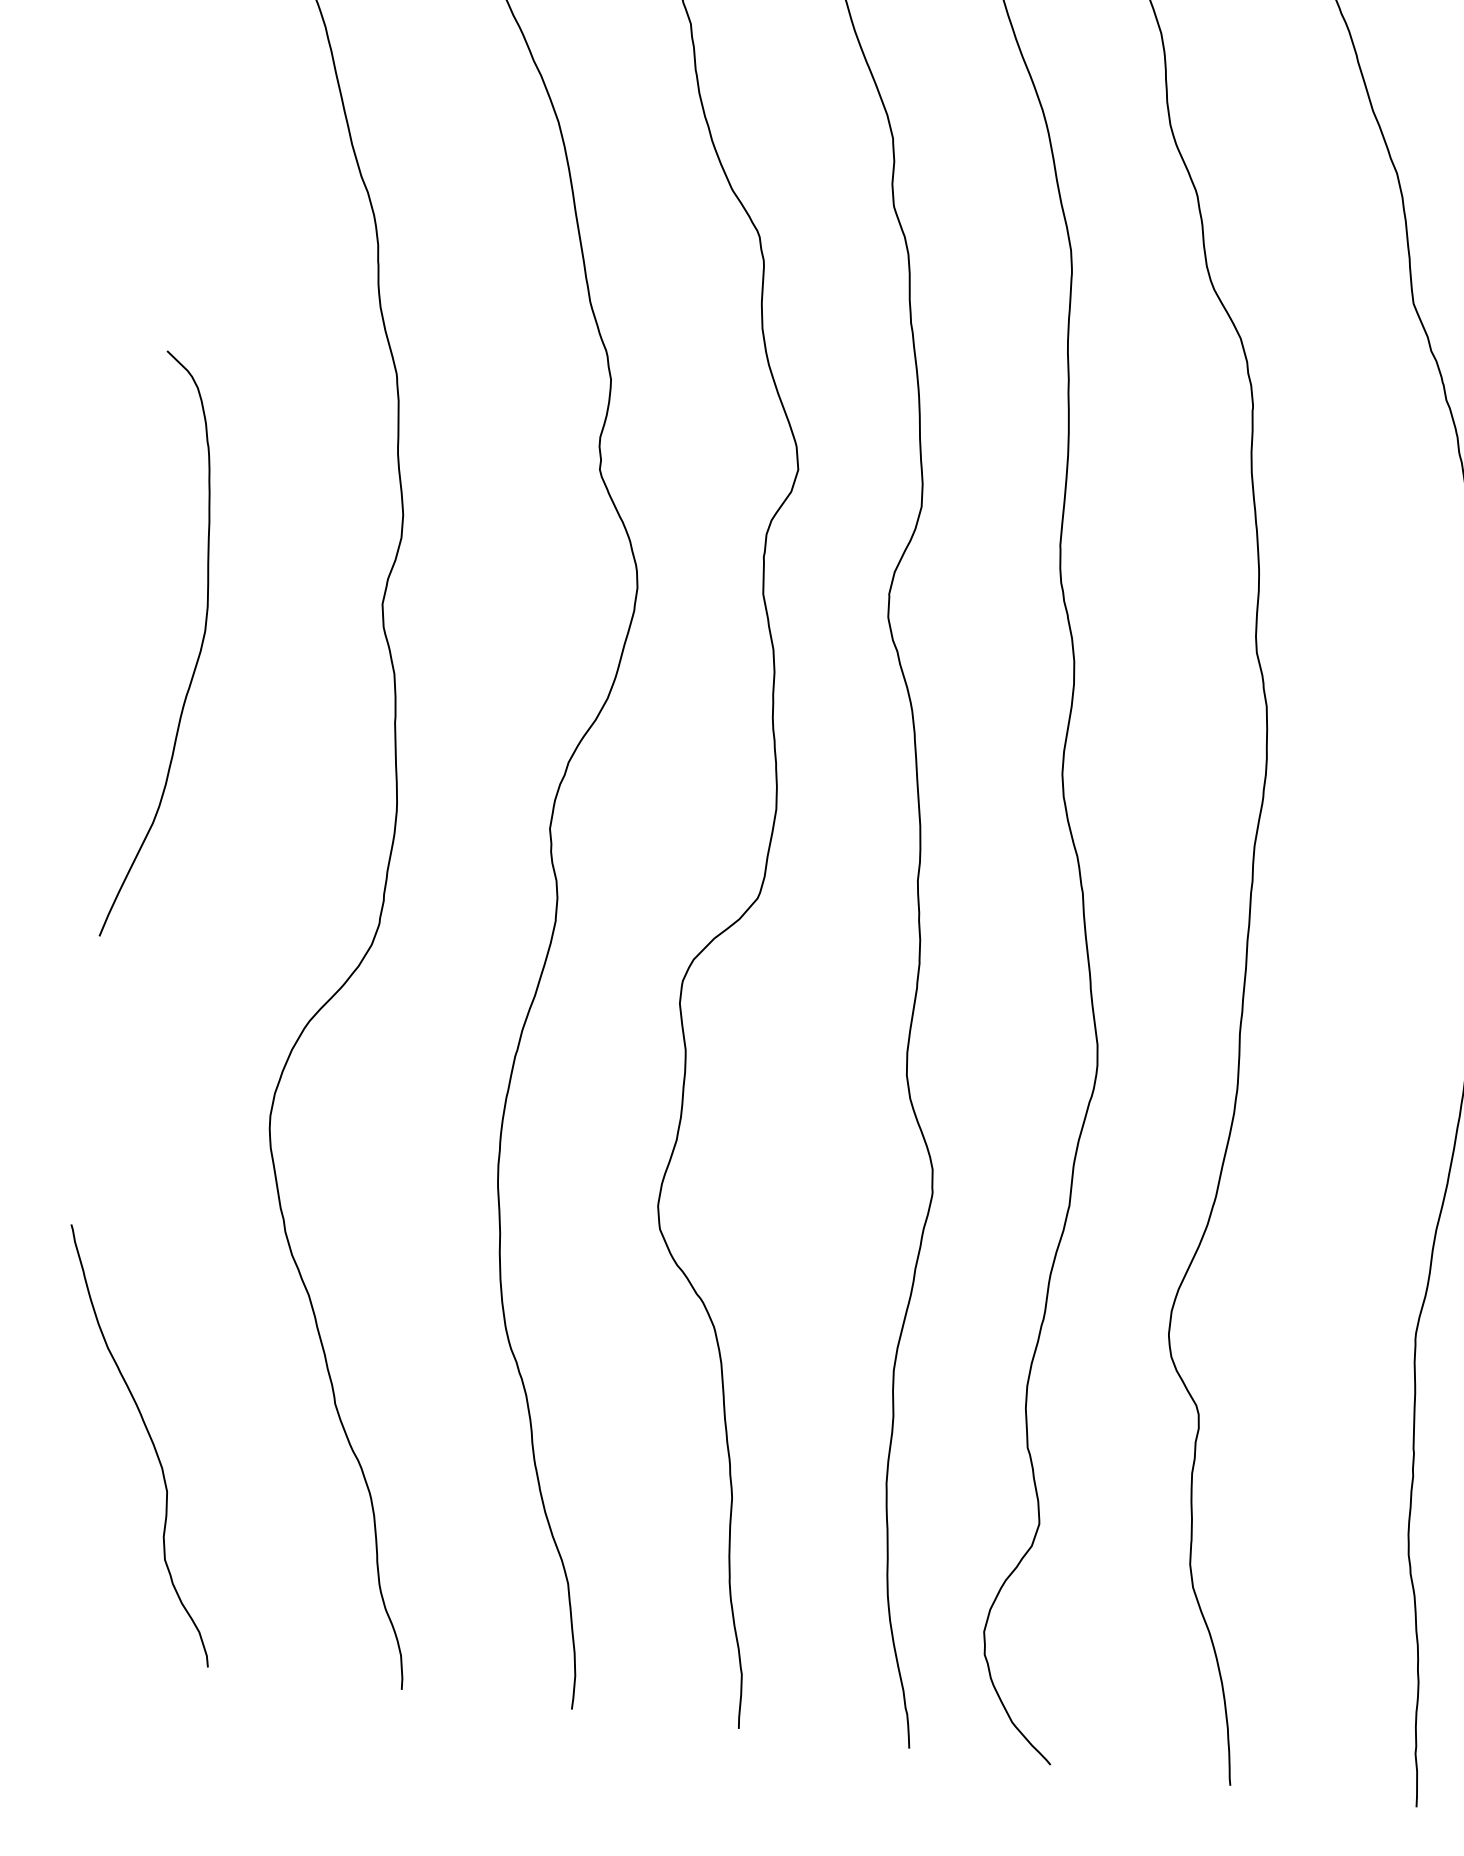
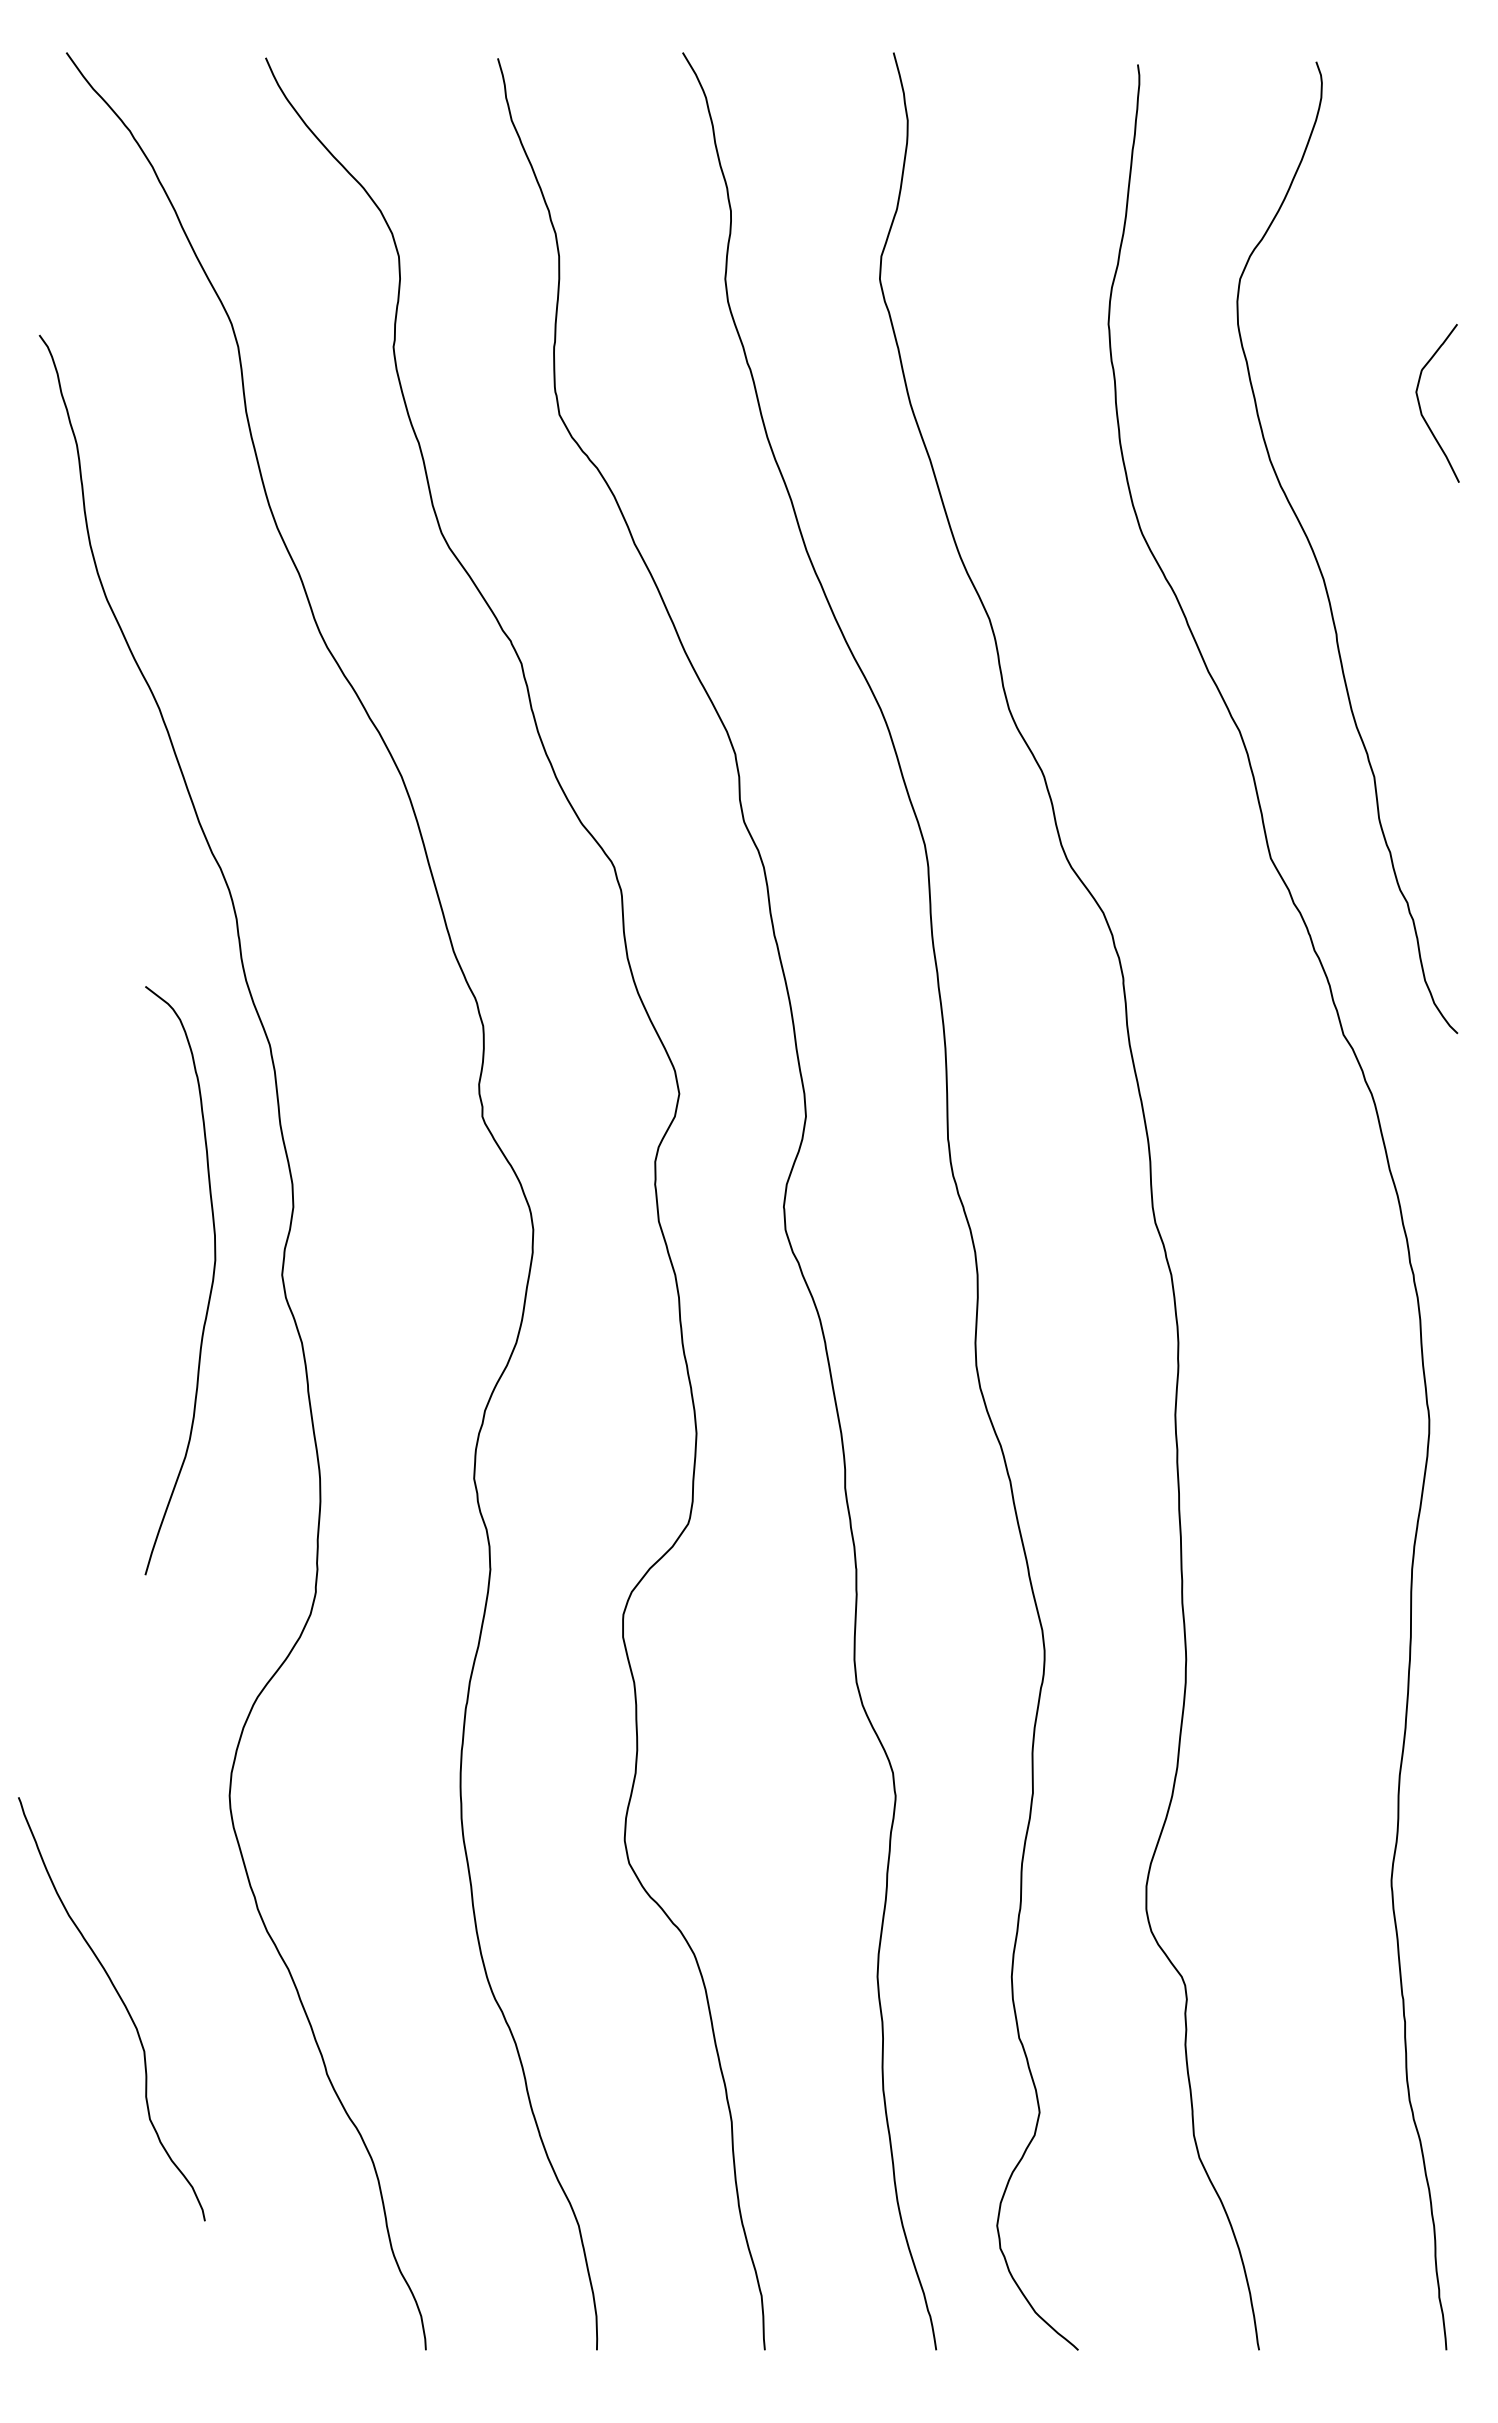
curve: (197, 657) -> (210, 1287), moved
curve: (150, 1441) -> (122, 2003), moved

